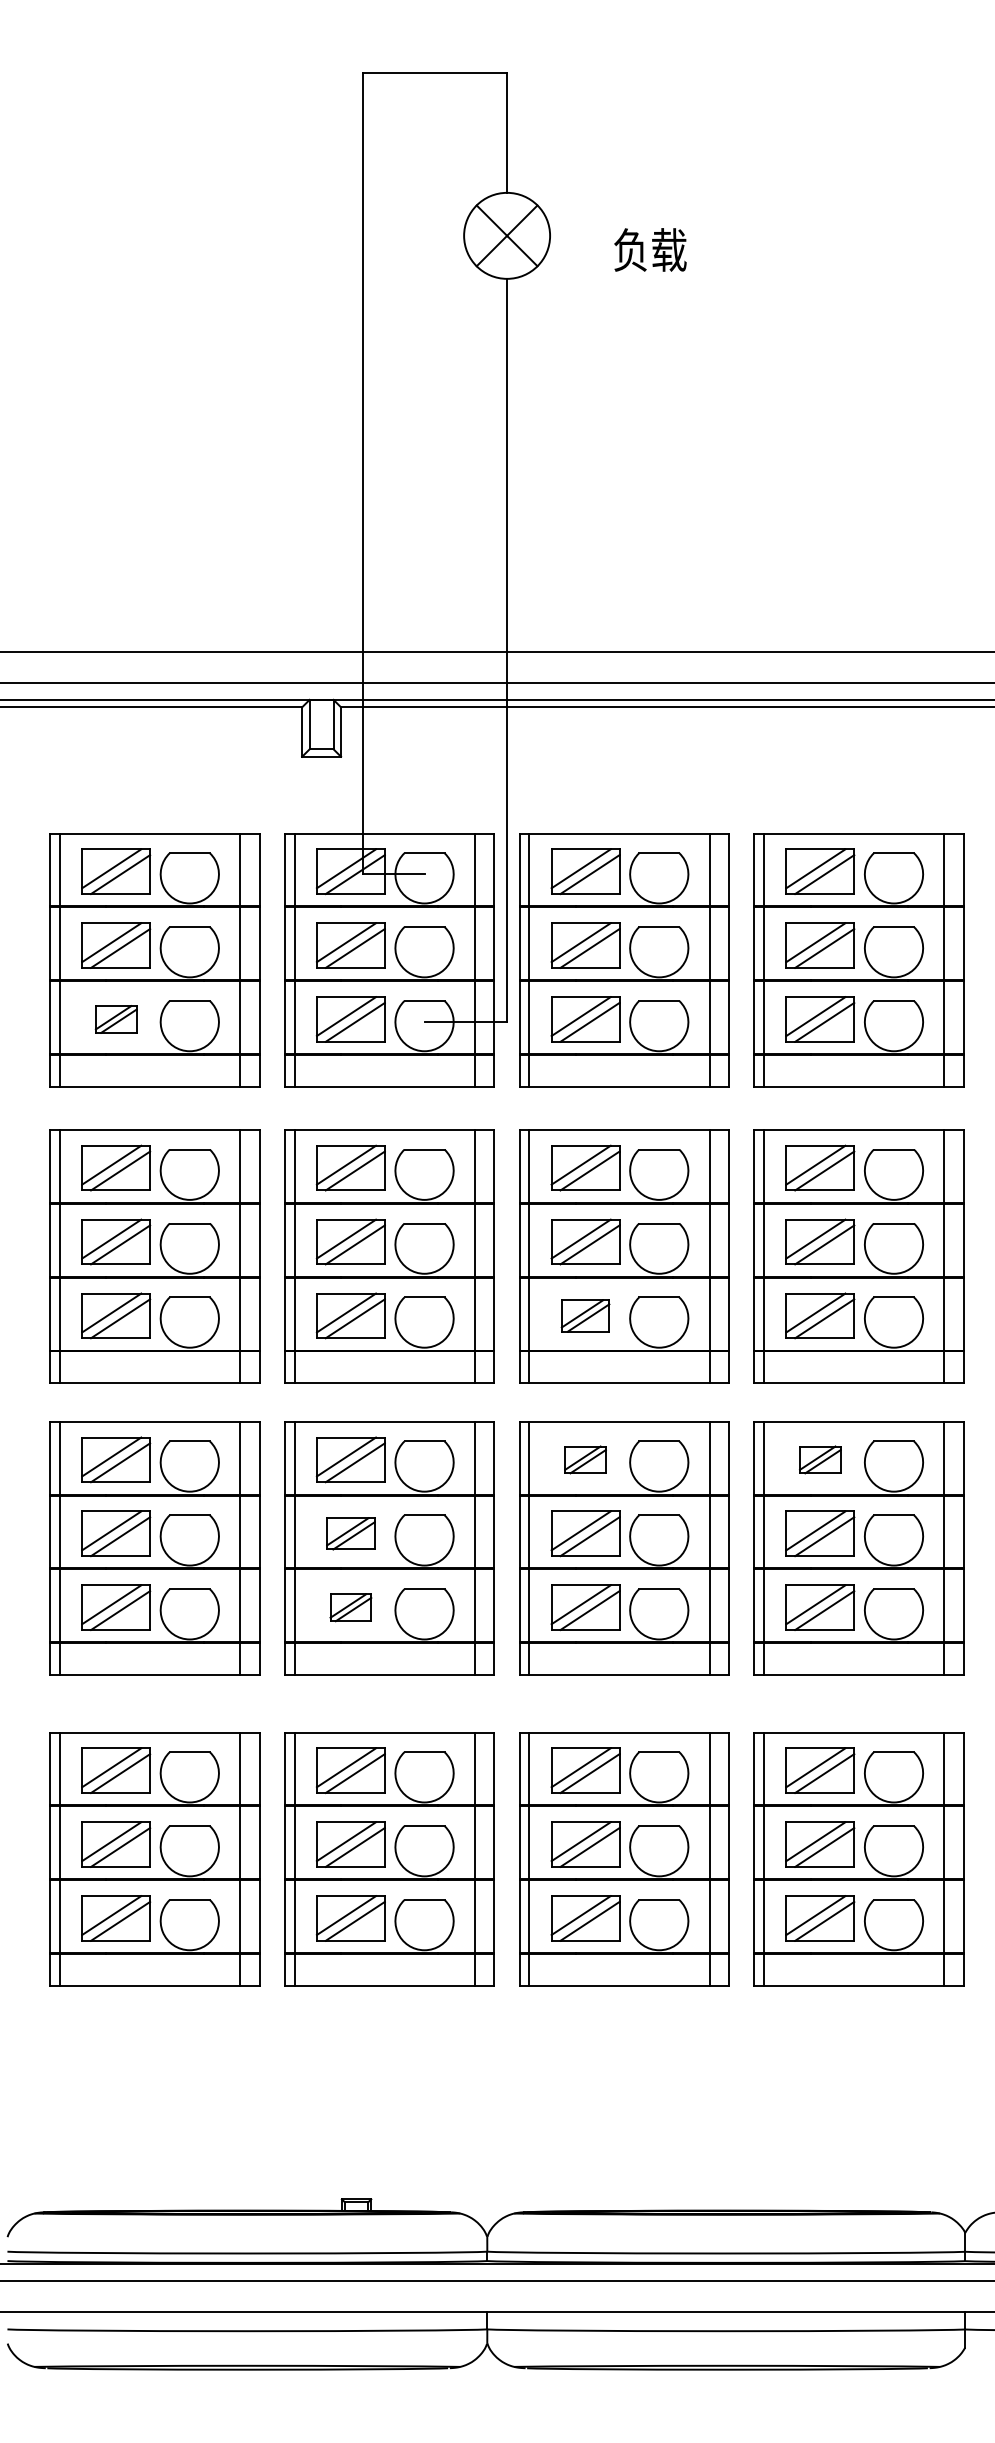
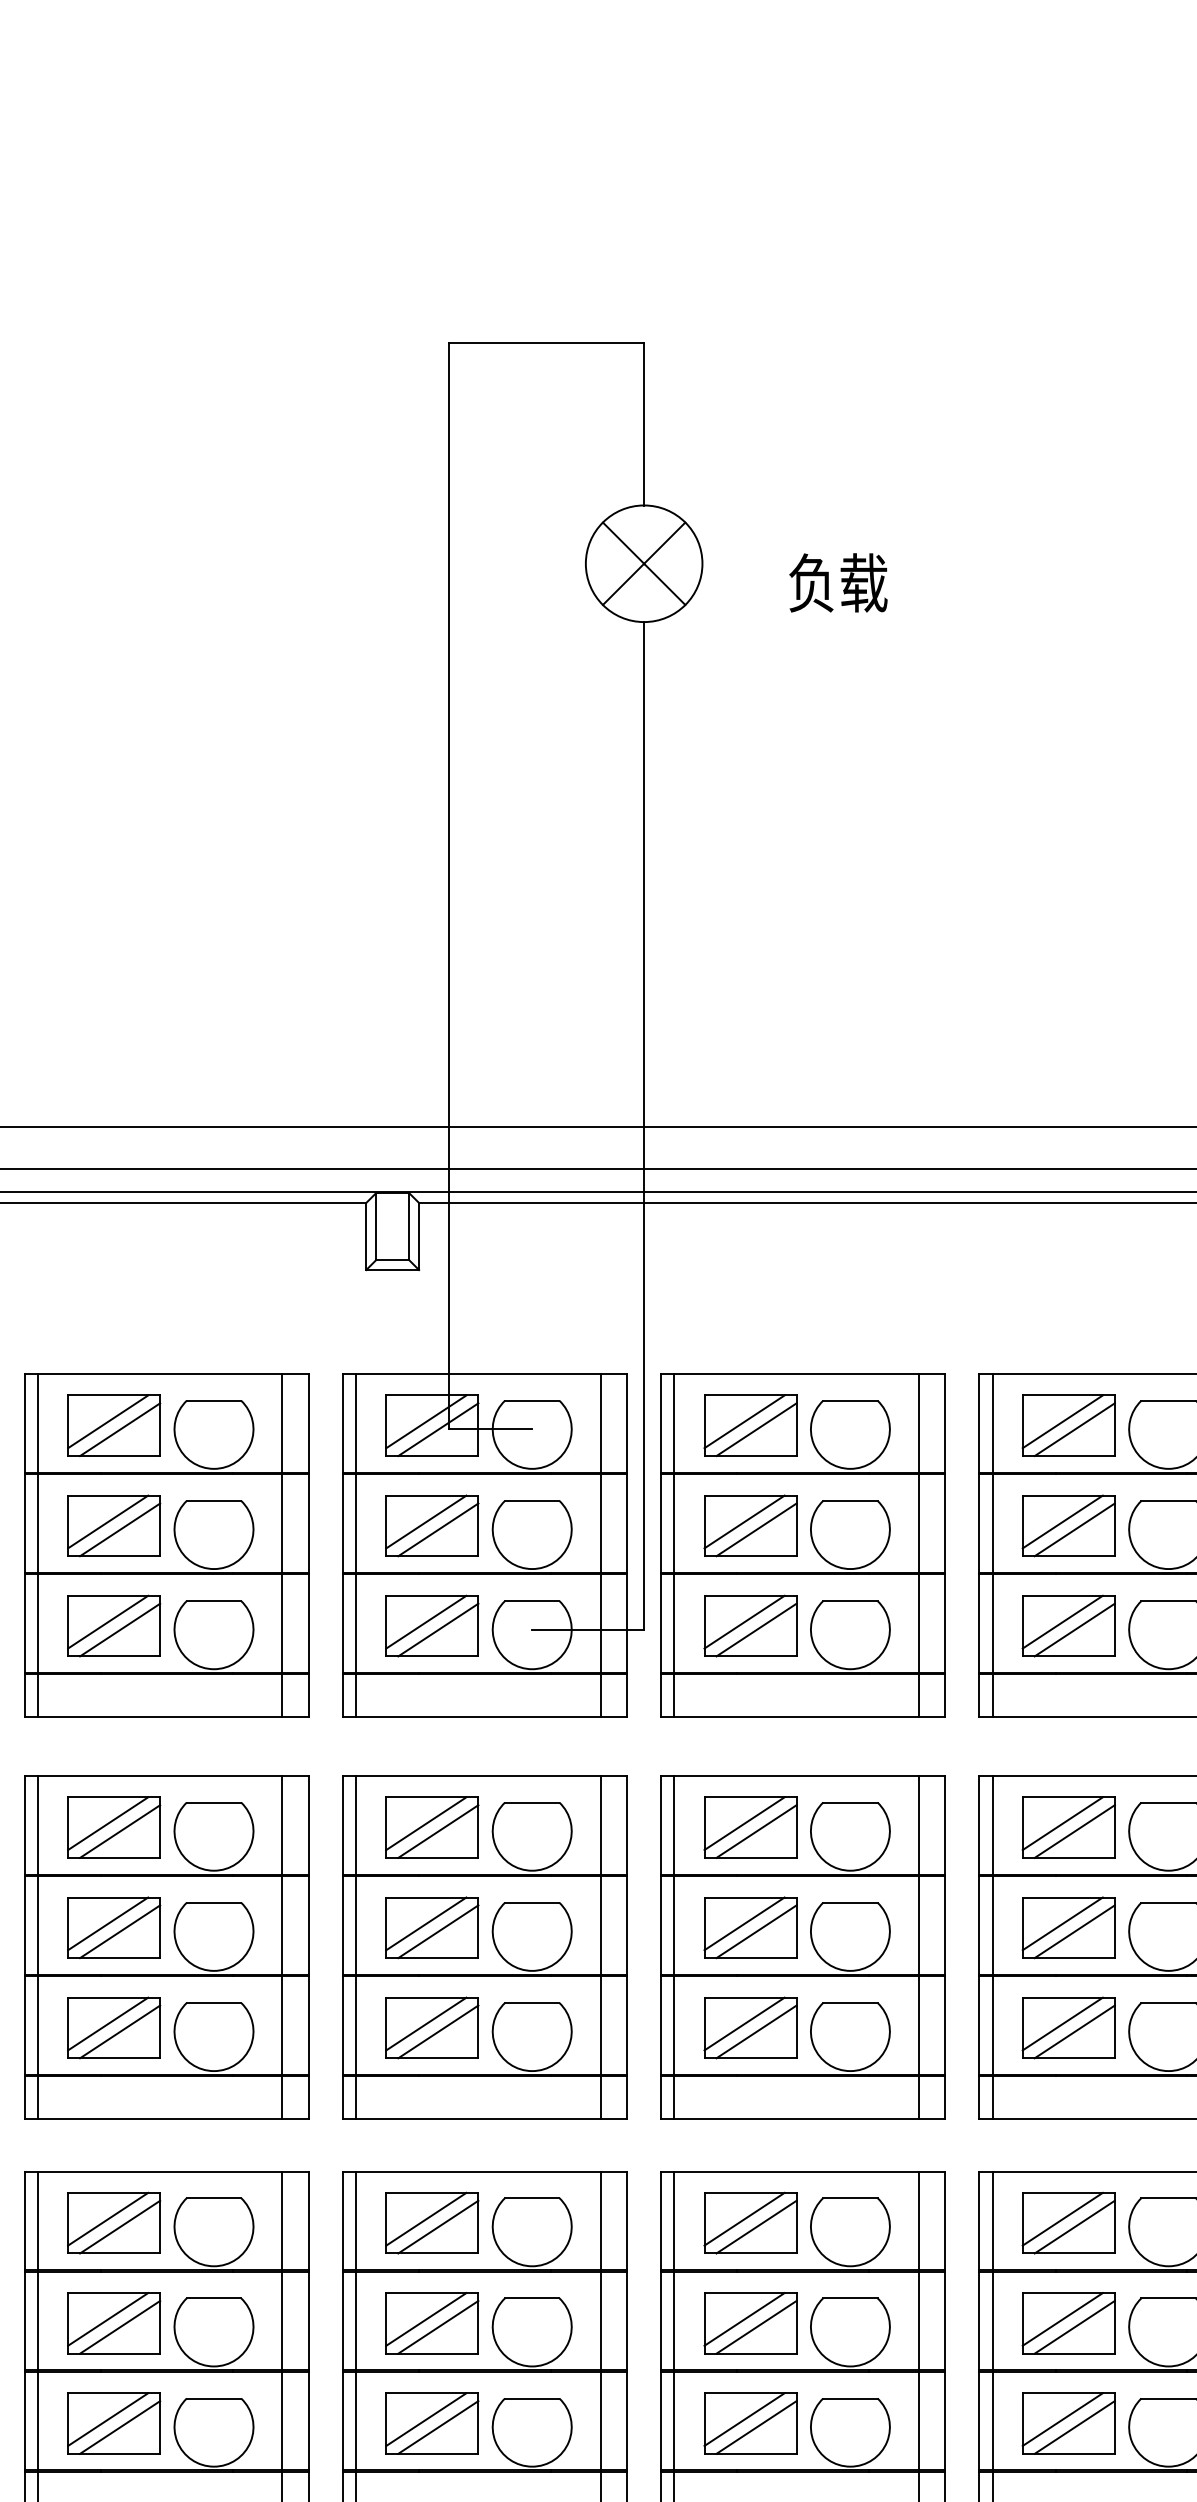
part: (116, 1019) -> (114, 1626), size x1.67
part: (585, 1315) -> (750, 2027), size x1.43
part: (585, 1459) -> (750, 2222), size x1.67
part: (820, 1459) -> (1069, 2222), size x1.67
part: (350, 1533) -> (431, 2322), size x1.43
part: (350, 1607) -> (431, 2423), size x1.67

